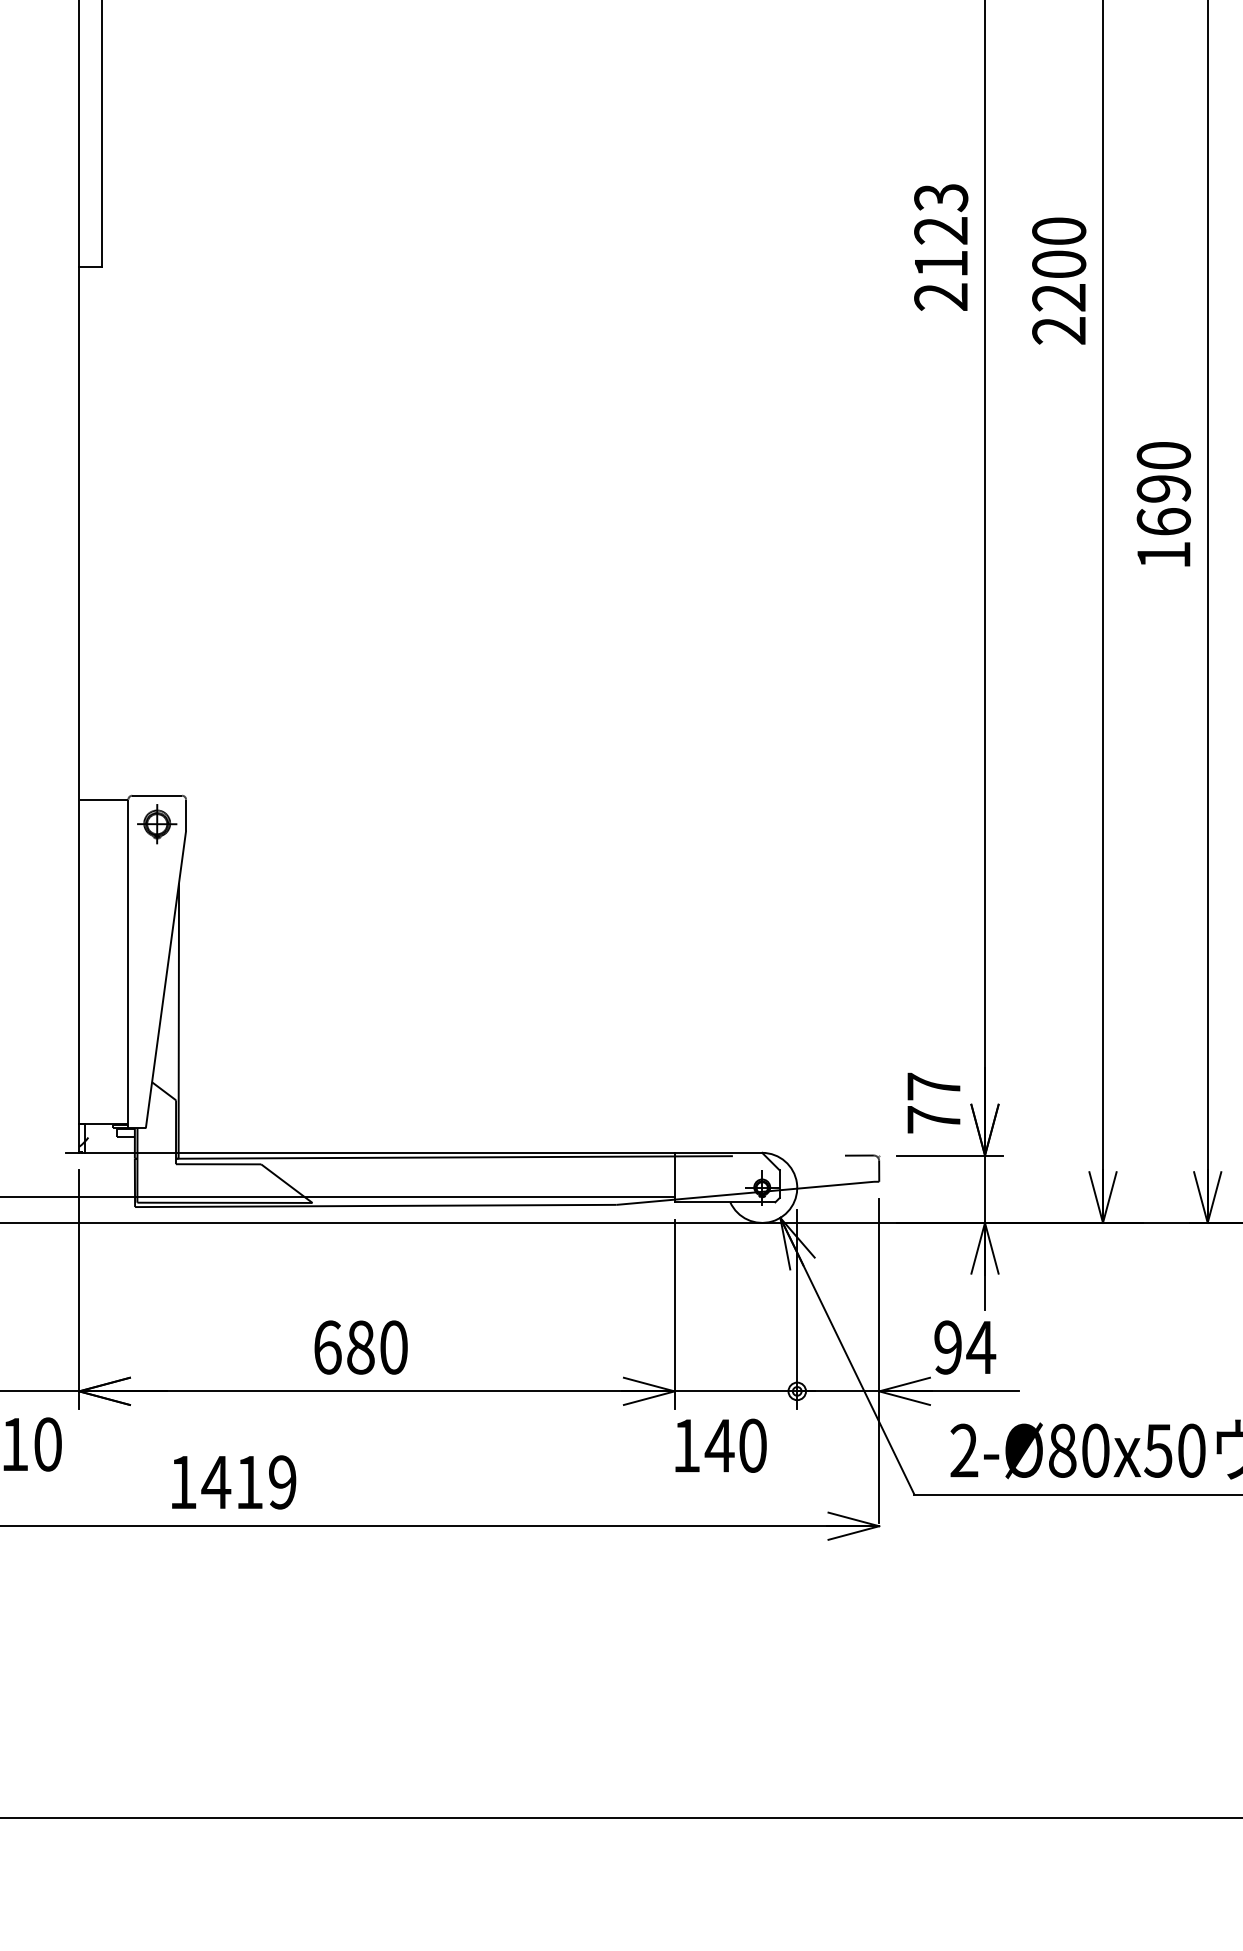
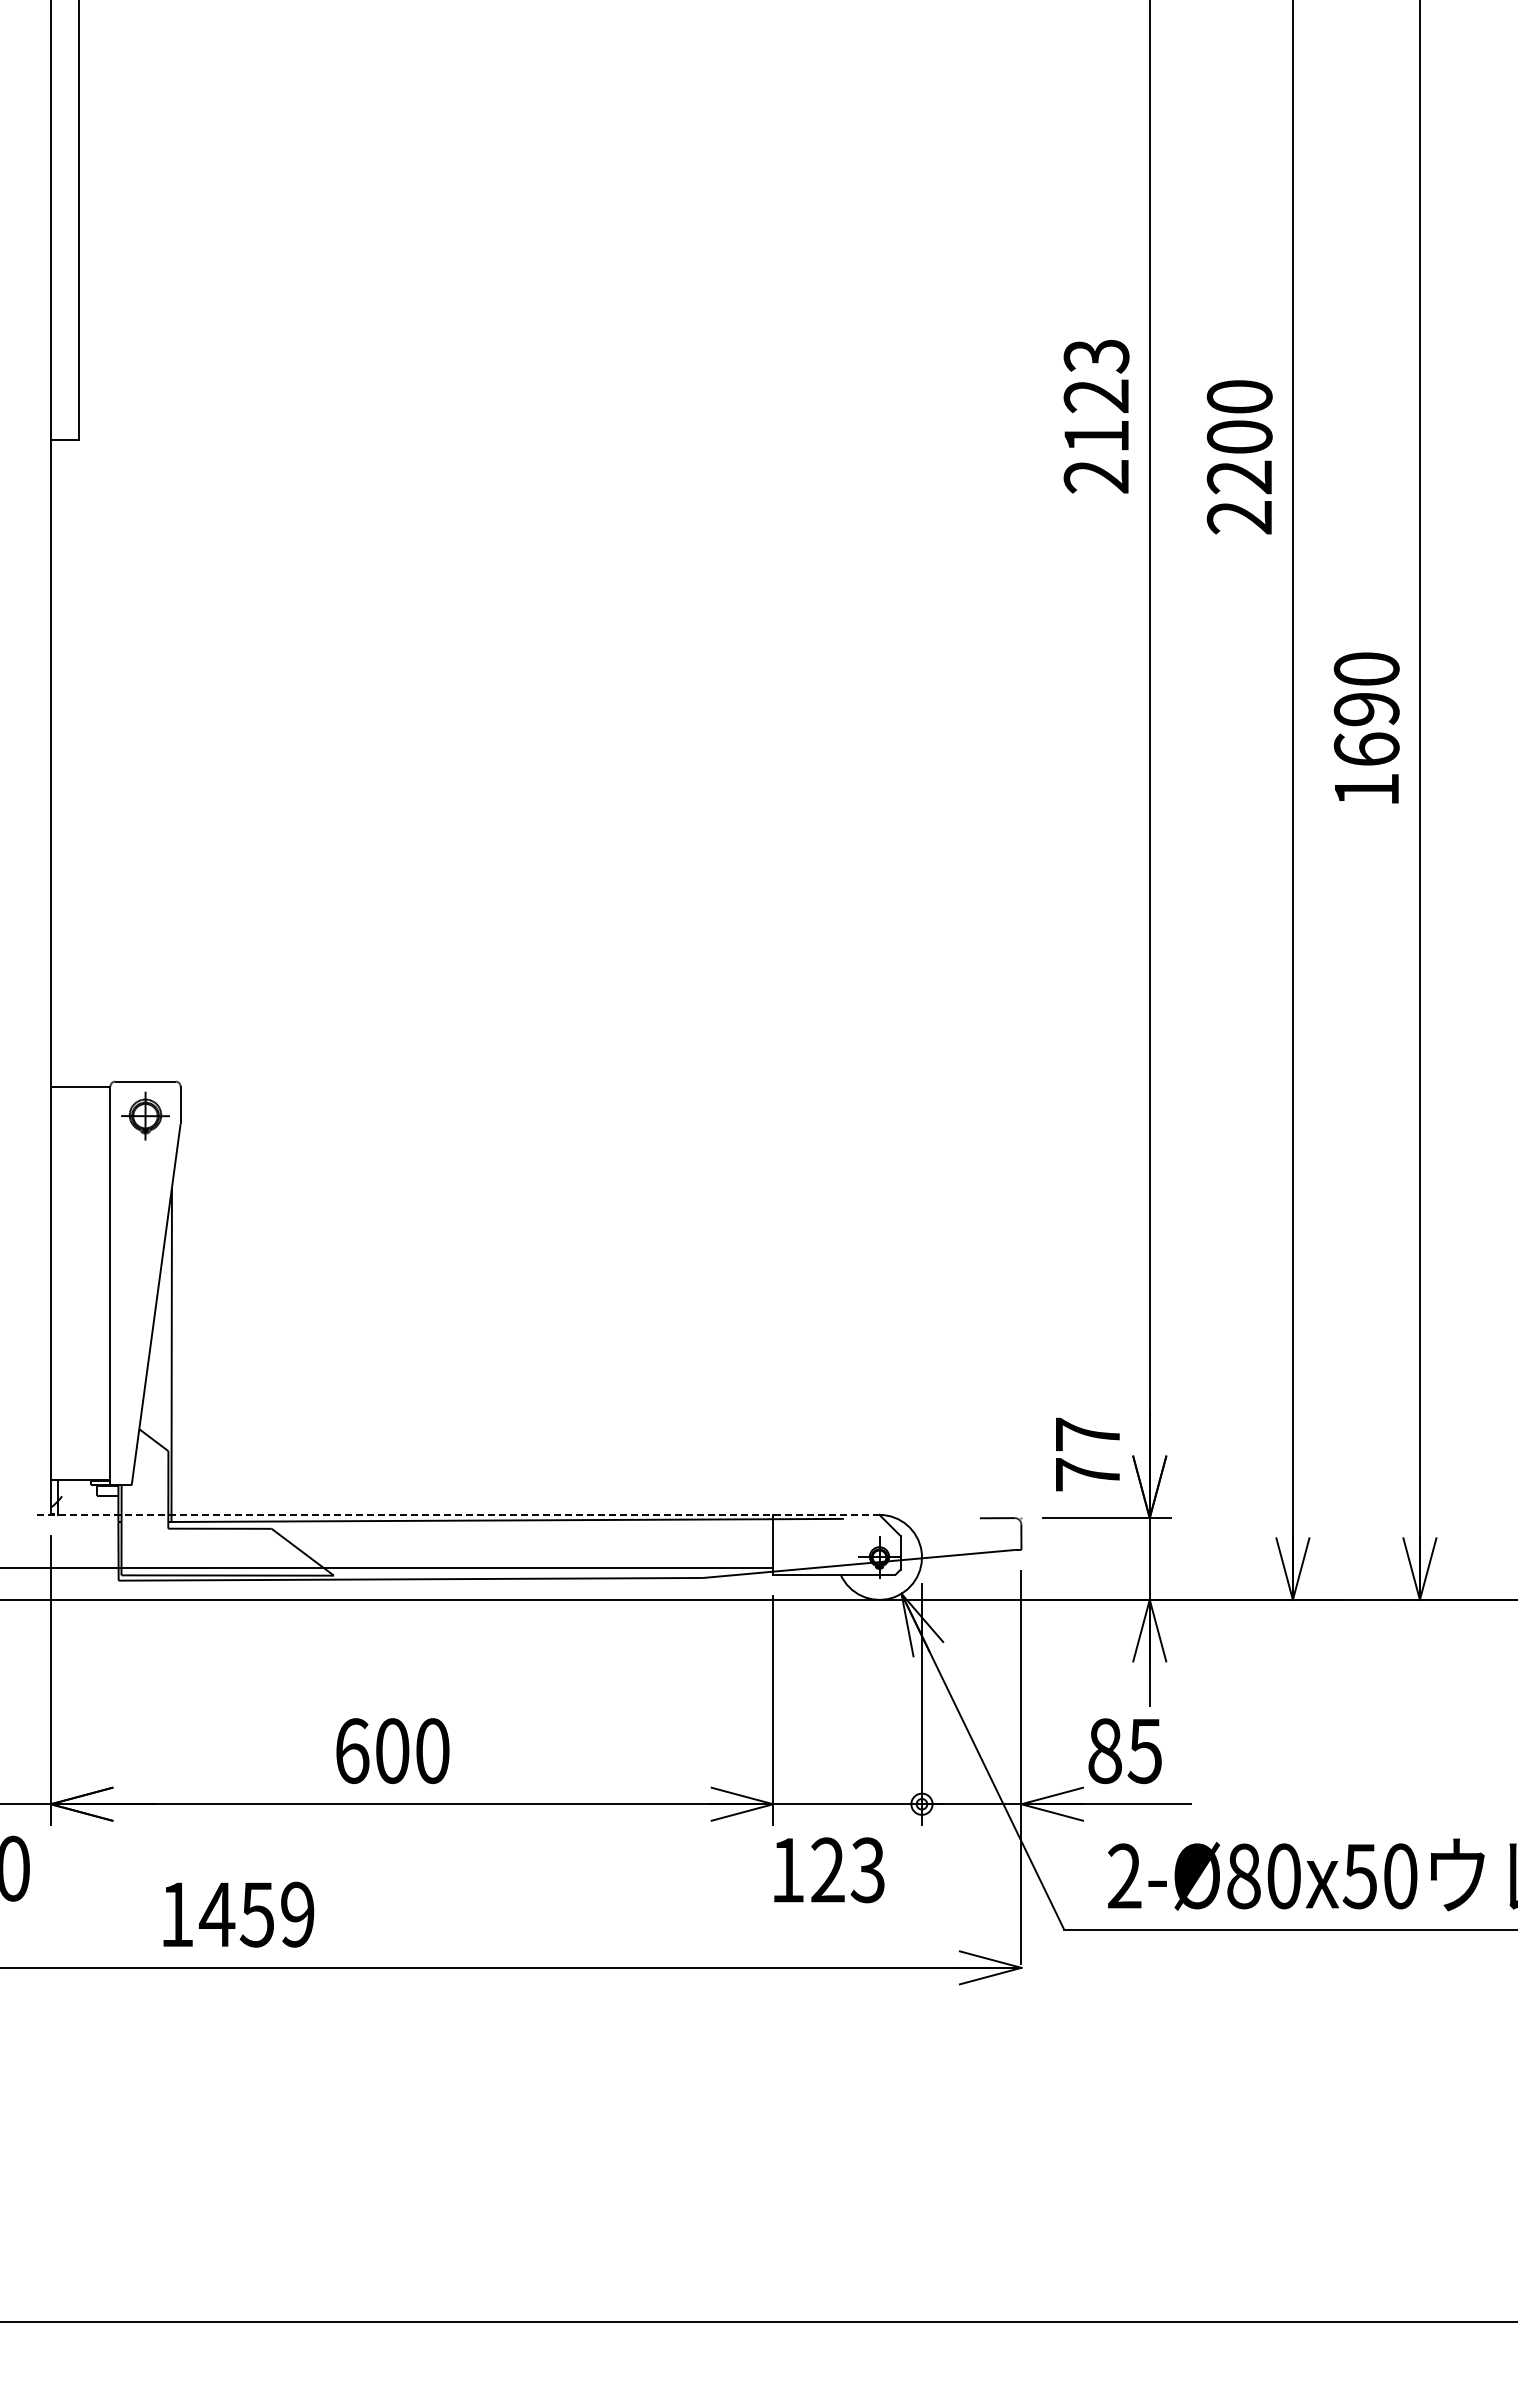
line: (413, 1152) -> (456, 1514), solid -> dashed
text: (360, 1347) -> (392, 1750), 680 -> 600
text: (965, 1347) -> (1125, 1751), 94 -> 85
text: (735, 1445) -> (846, 1870), 140 -> 123
text: (248, 1482) -> (256, 1914), 1419 -> 1459

